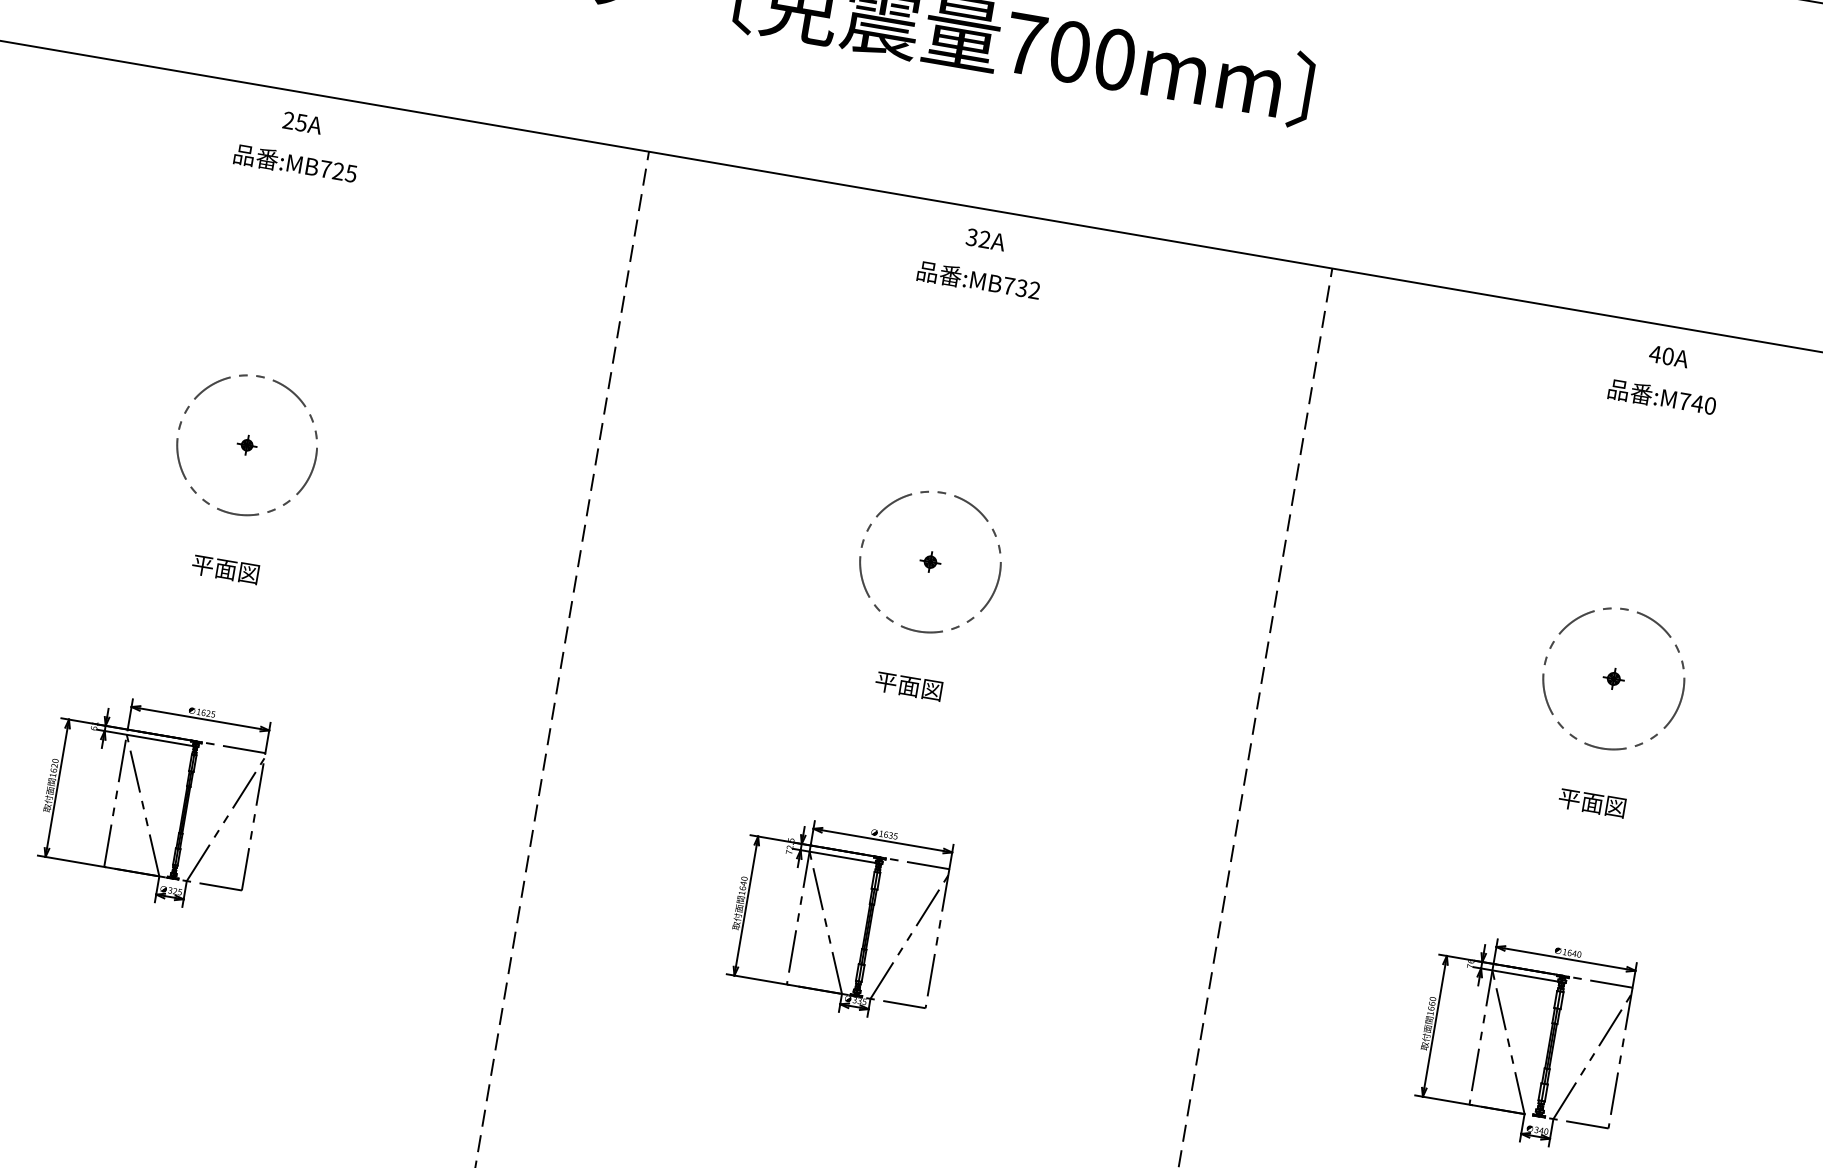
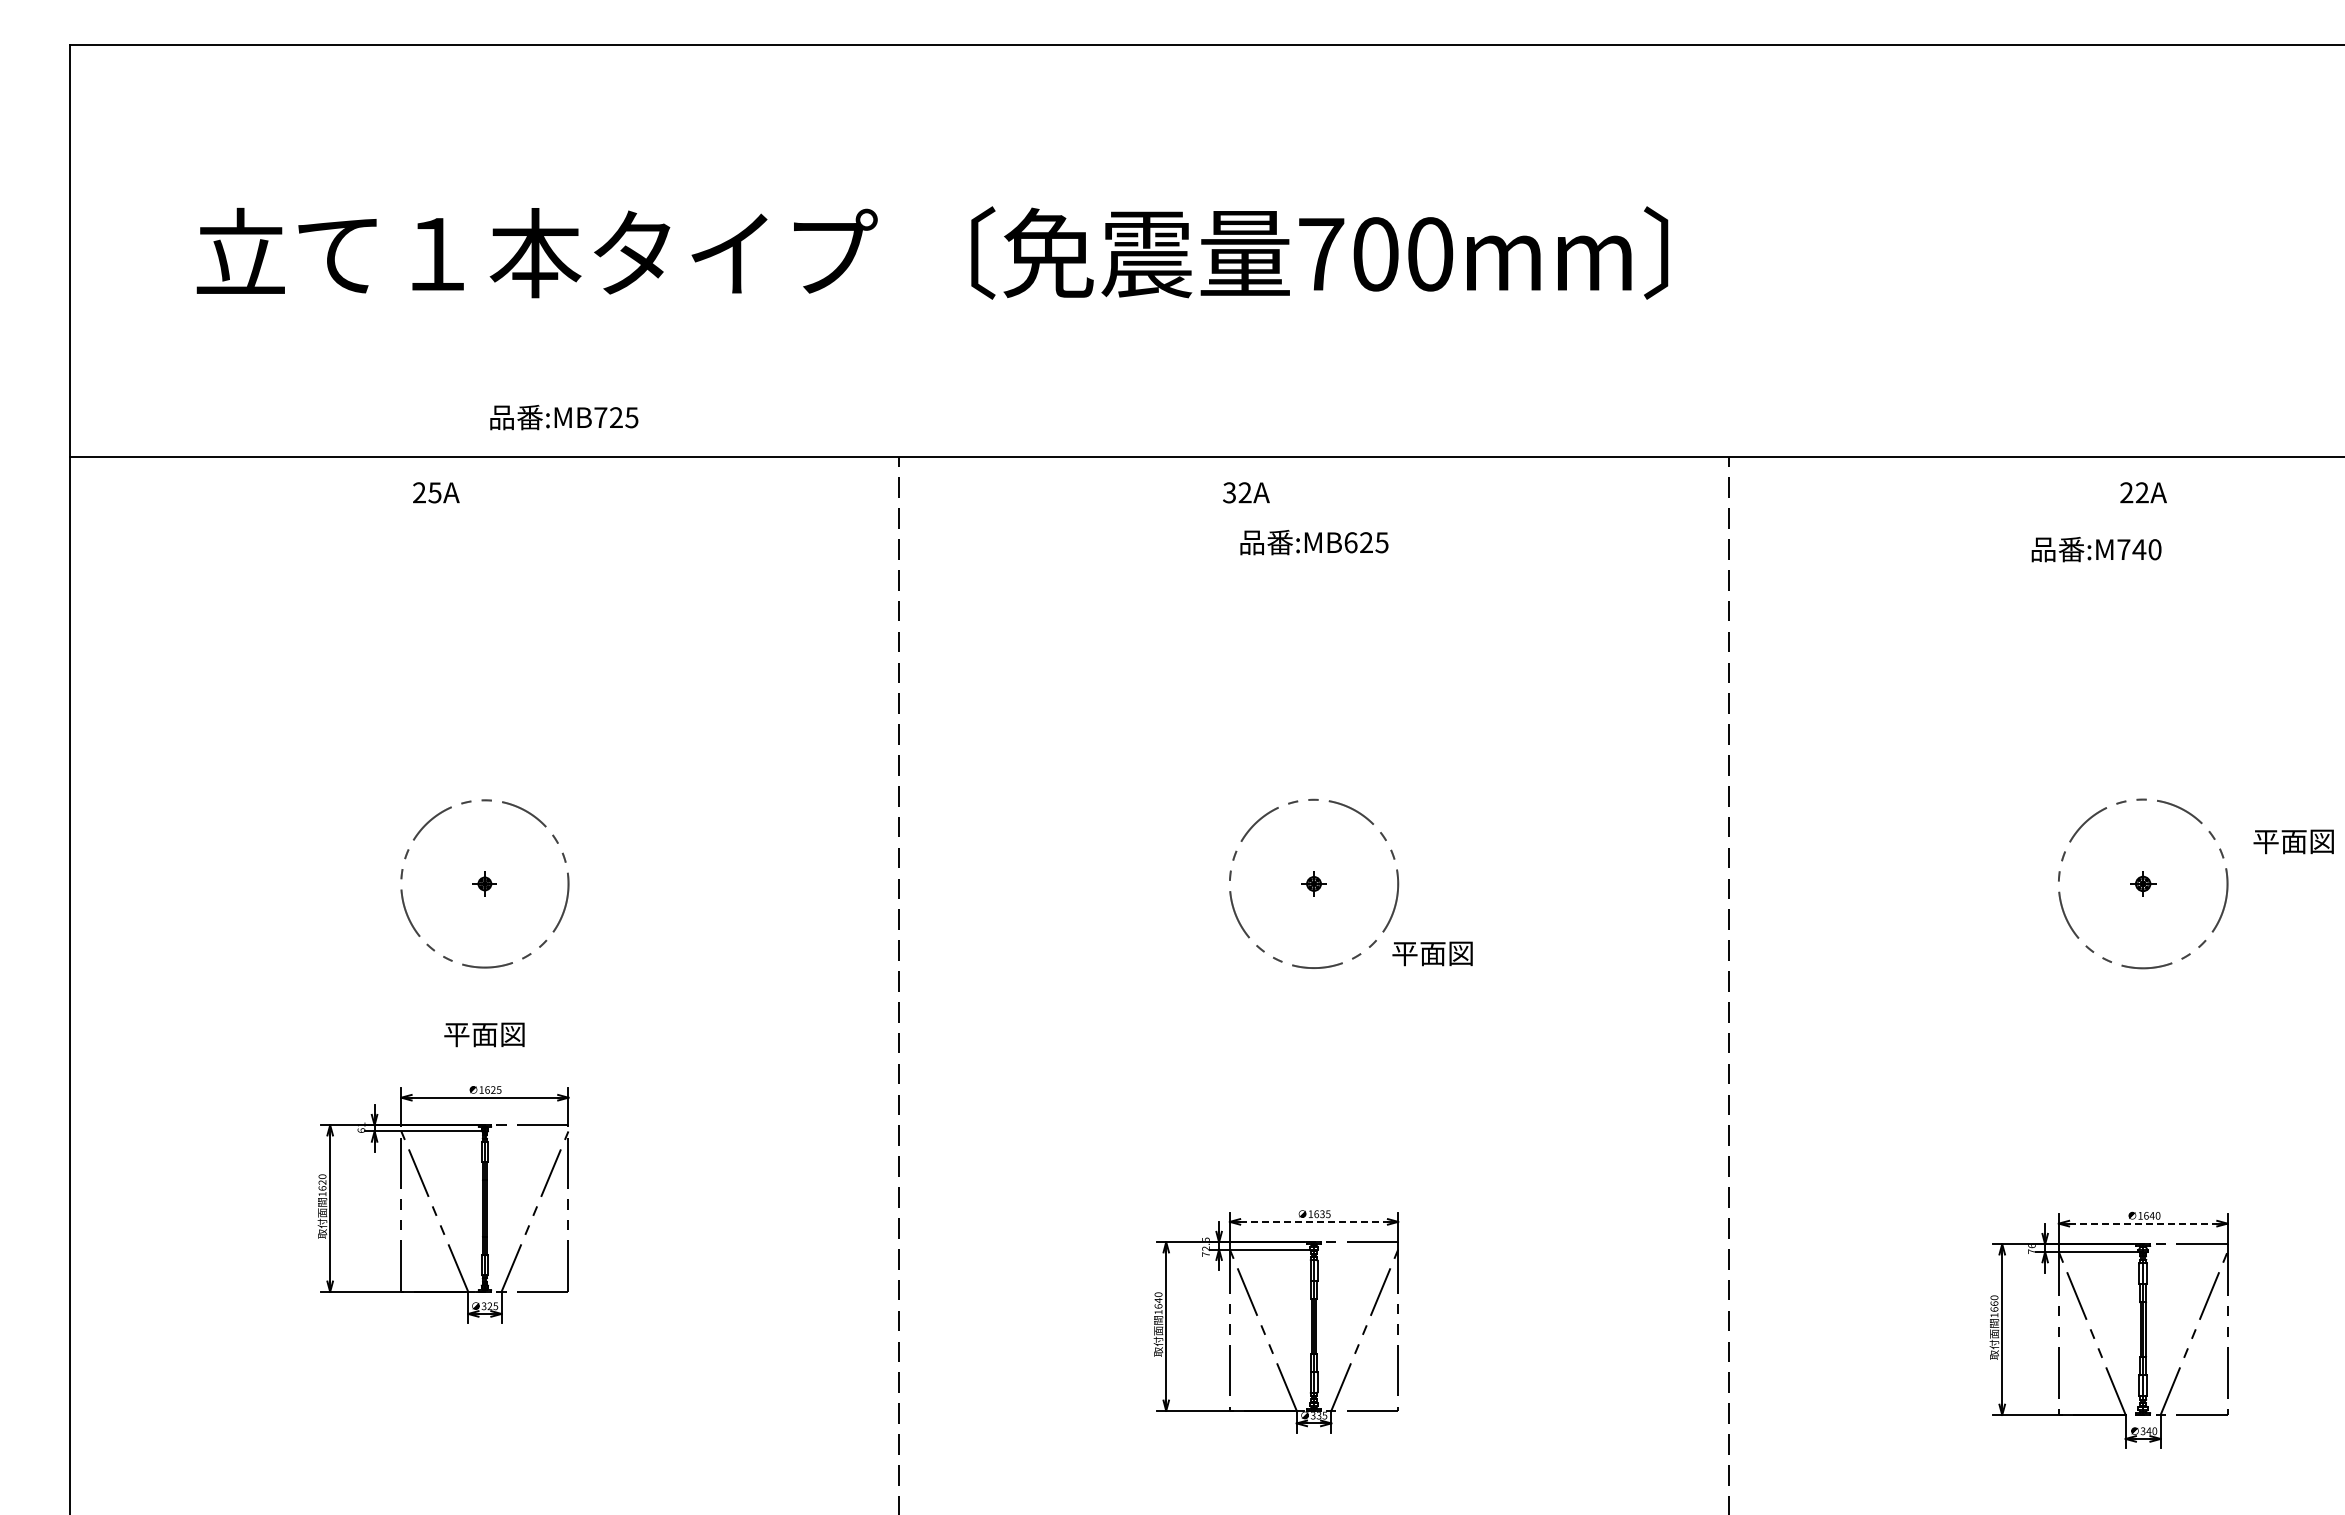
text: (302, 122) -> (436, 492), moved
text: (295, 164) -> (564, 417), moved
text: (986, 239) -> (1246, 492), moved
text: (1021, 288) -> (1366, 542), :MB732 -> :MB625
text: (1660, 354) -> (2133, 492), 40A -> 22A
text: (1662, 397) -> (2096, 549), moved
text: (908, 686) -> (1432, 953), moved
part: (151, 800) -> (443, 1204), moved
text: (1592, 802) -> (2293, 841), moved
line: (883, 840) -> (1314, 1221), solid -> dashed
line: (1566, 958) -> (2143, 1223), solid -> dashed

